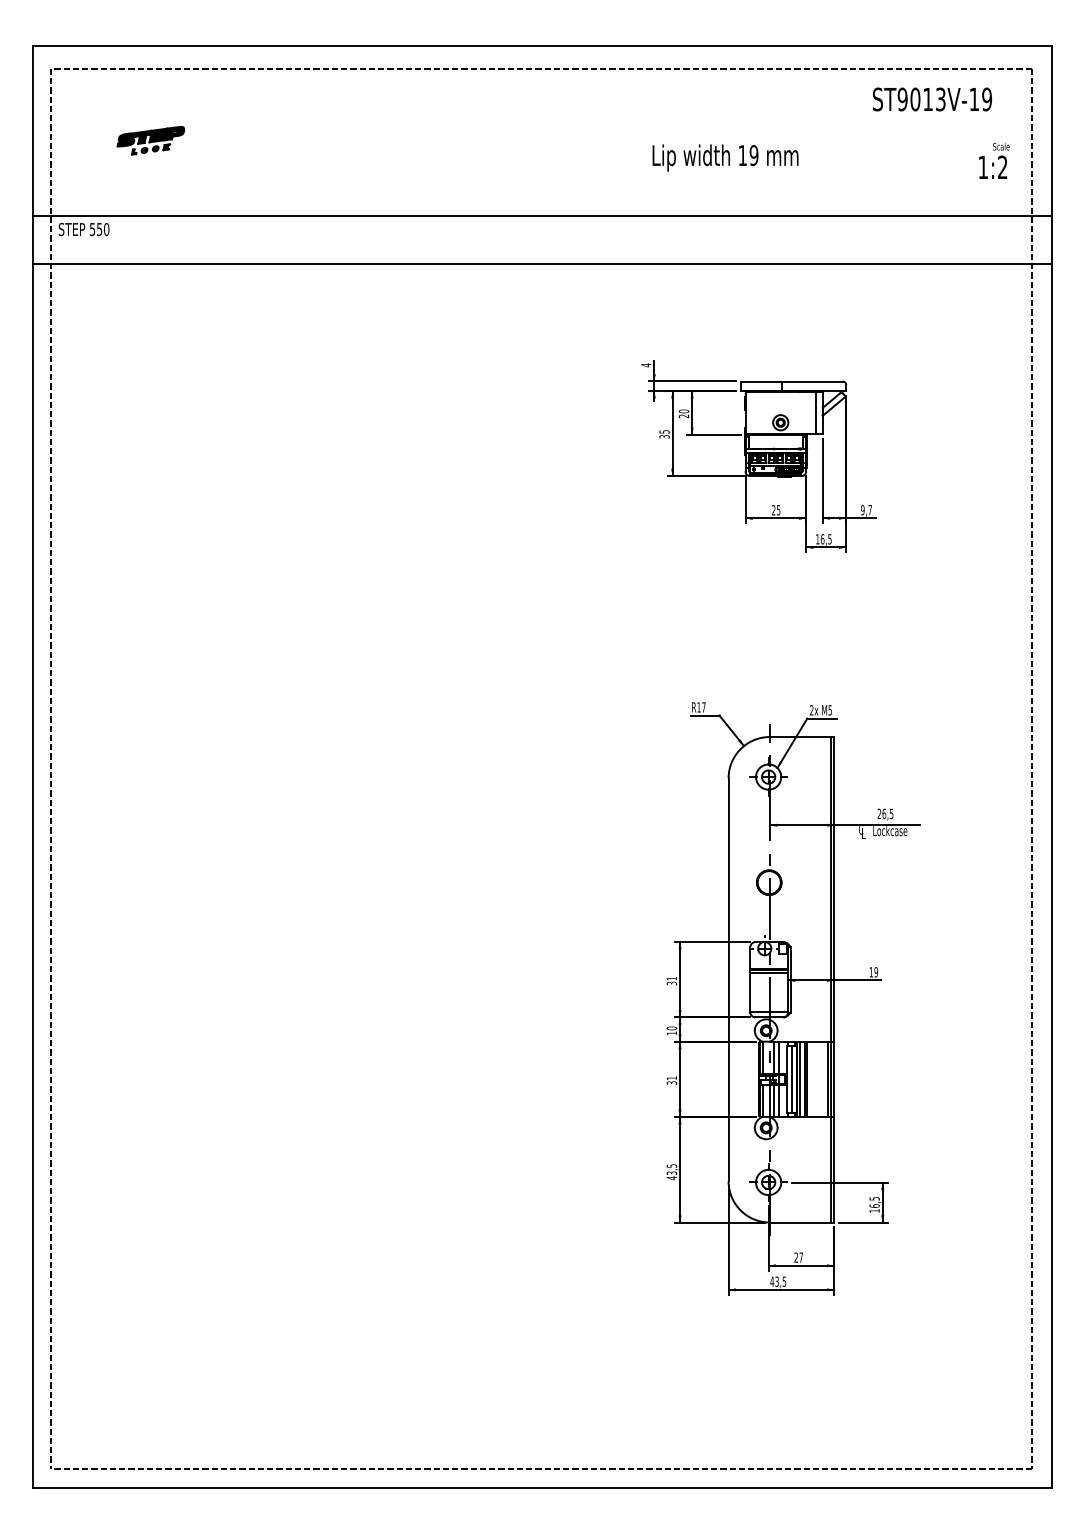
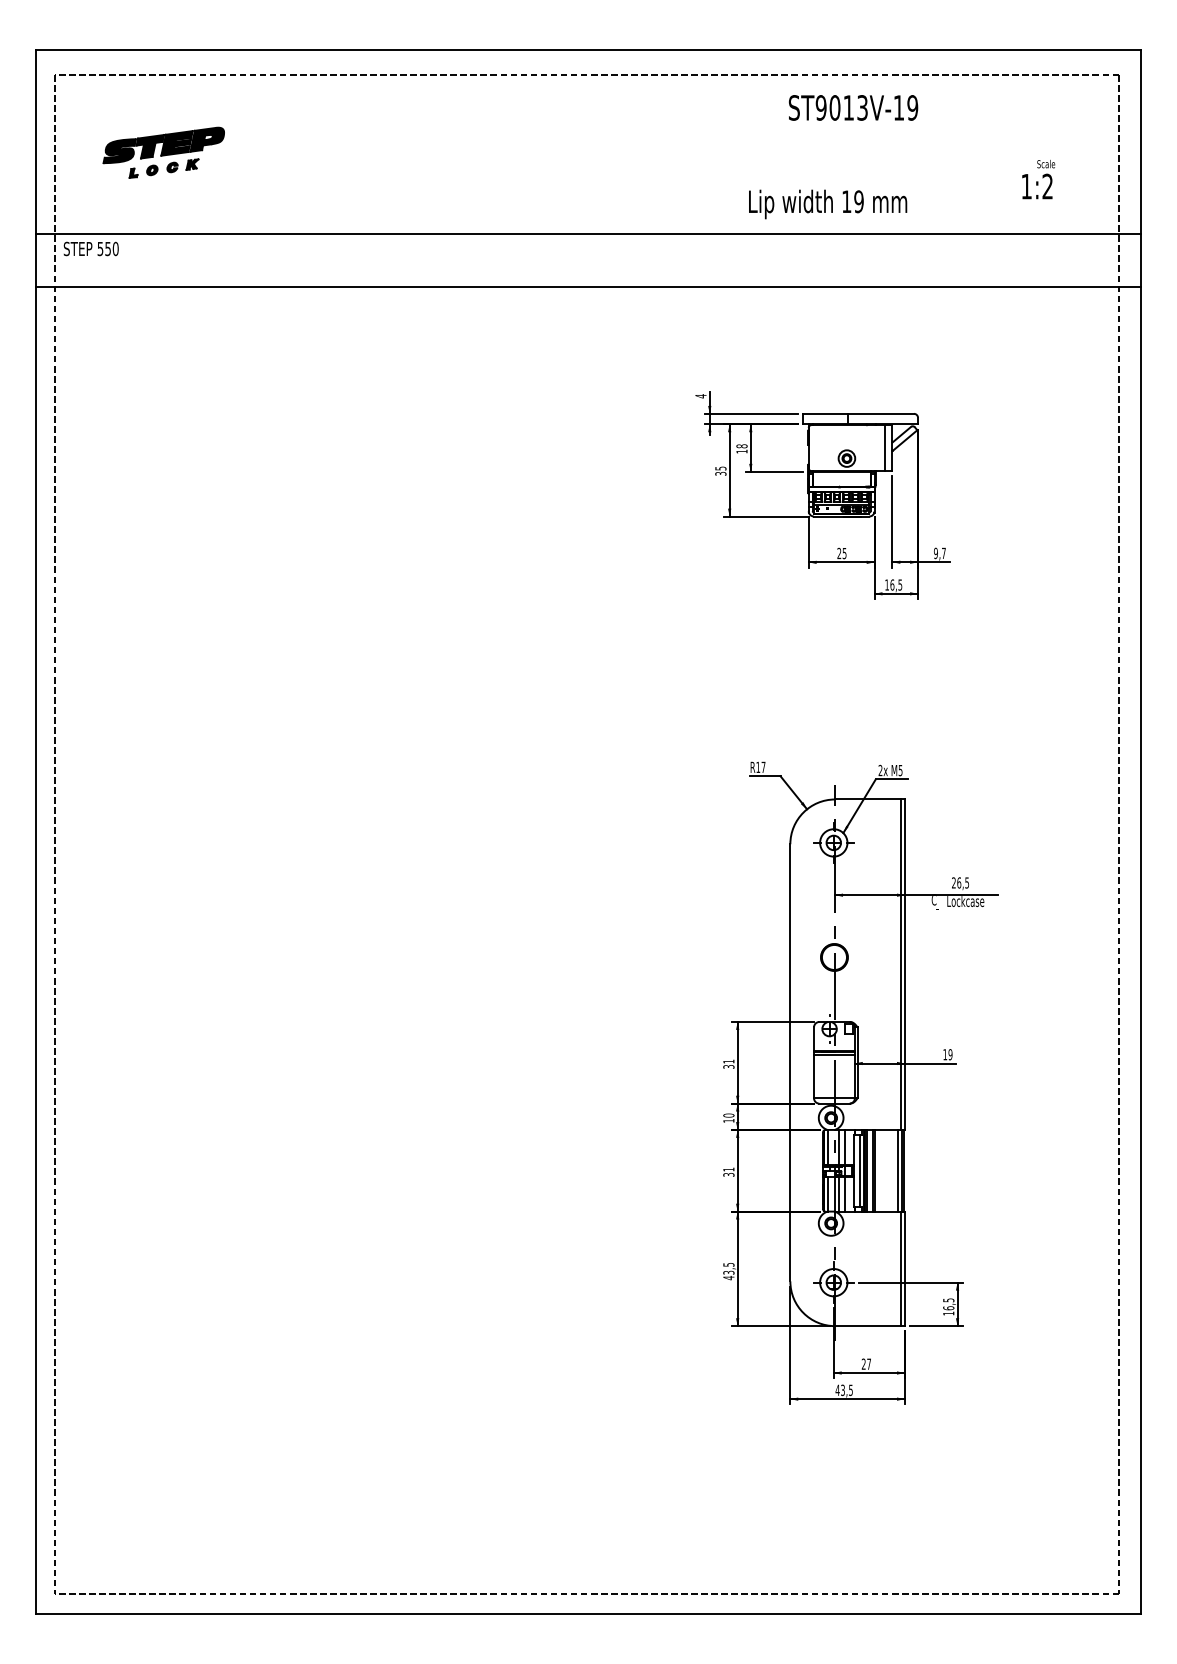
text: (932, 99) -> (853, 107), moved
part: (150, 140) -> (163, 152), size x1.67
text: (725, 158) -> (828, 204), moved
text: (994, 160) -> (1038, 179), moved
text: (683, 413) -> (741, 448), 20 -> 18

